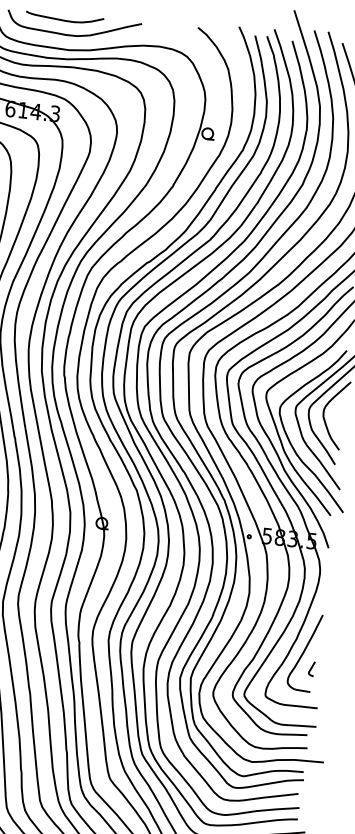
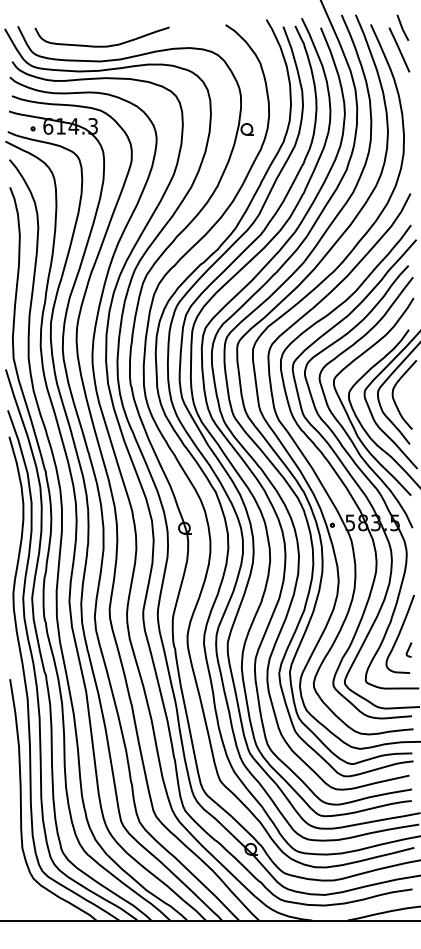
curve: (65, 19) -> (92, 31), removed

